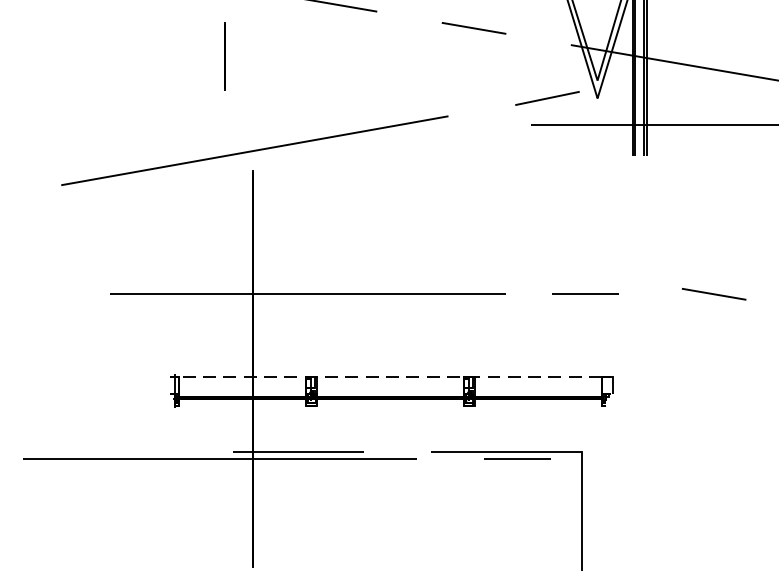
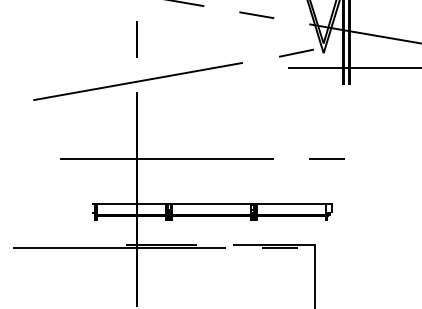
line: (224, 56) -> (136, 39), moved
line: (584, 292) -> (326, 158), moved
line: (713, 292) -> (386, 158), removed
line: (390, 375) -> (211, 203), dashed -> solid

